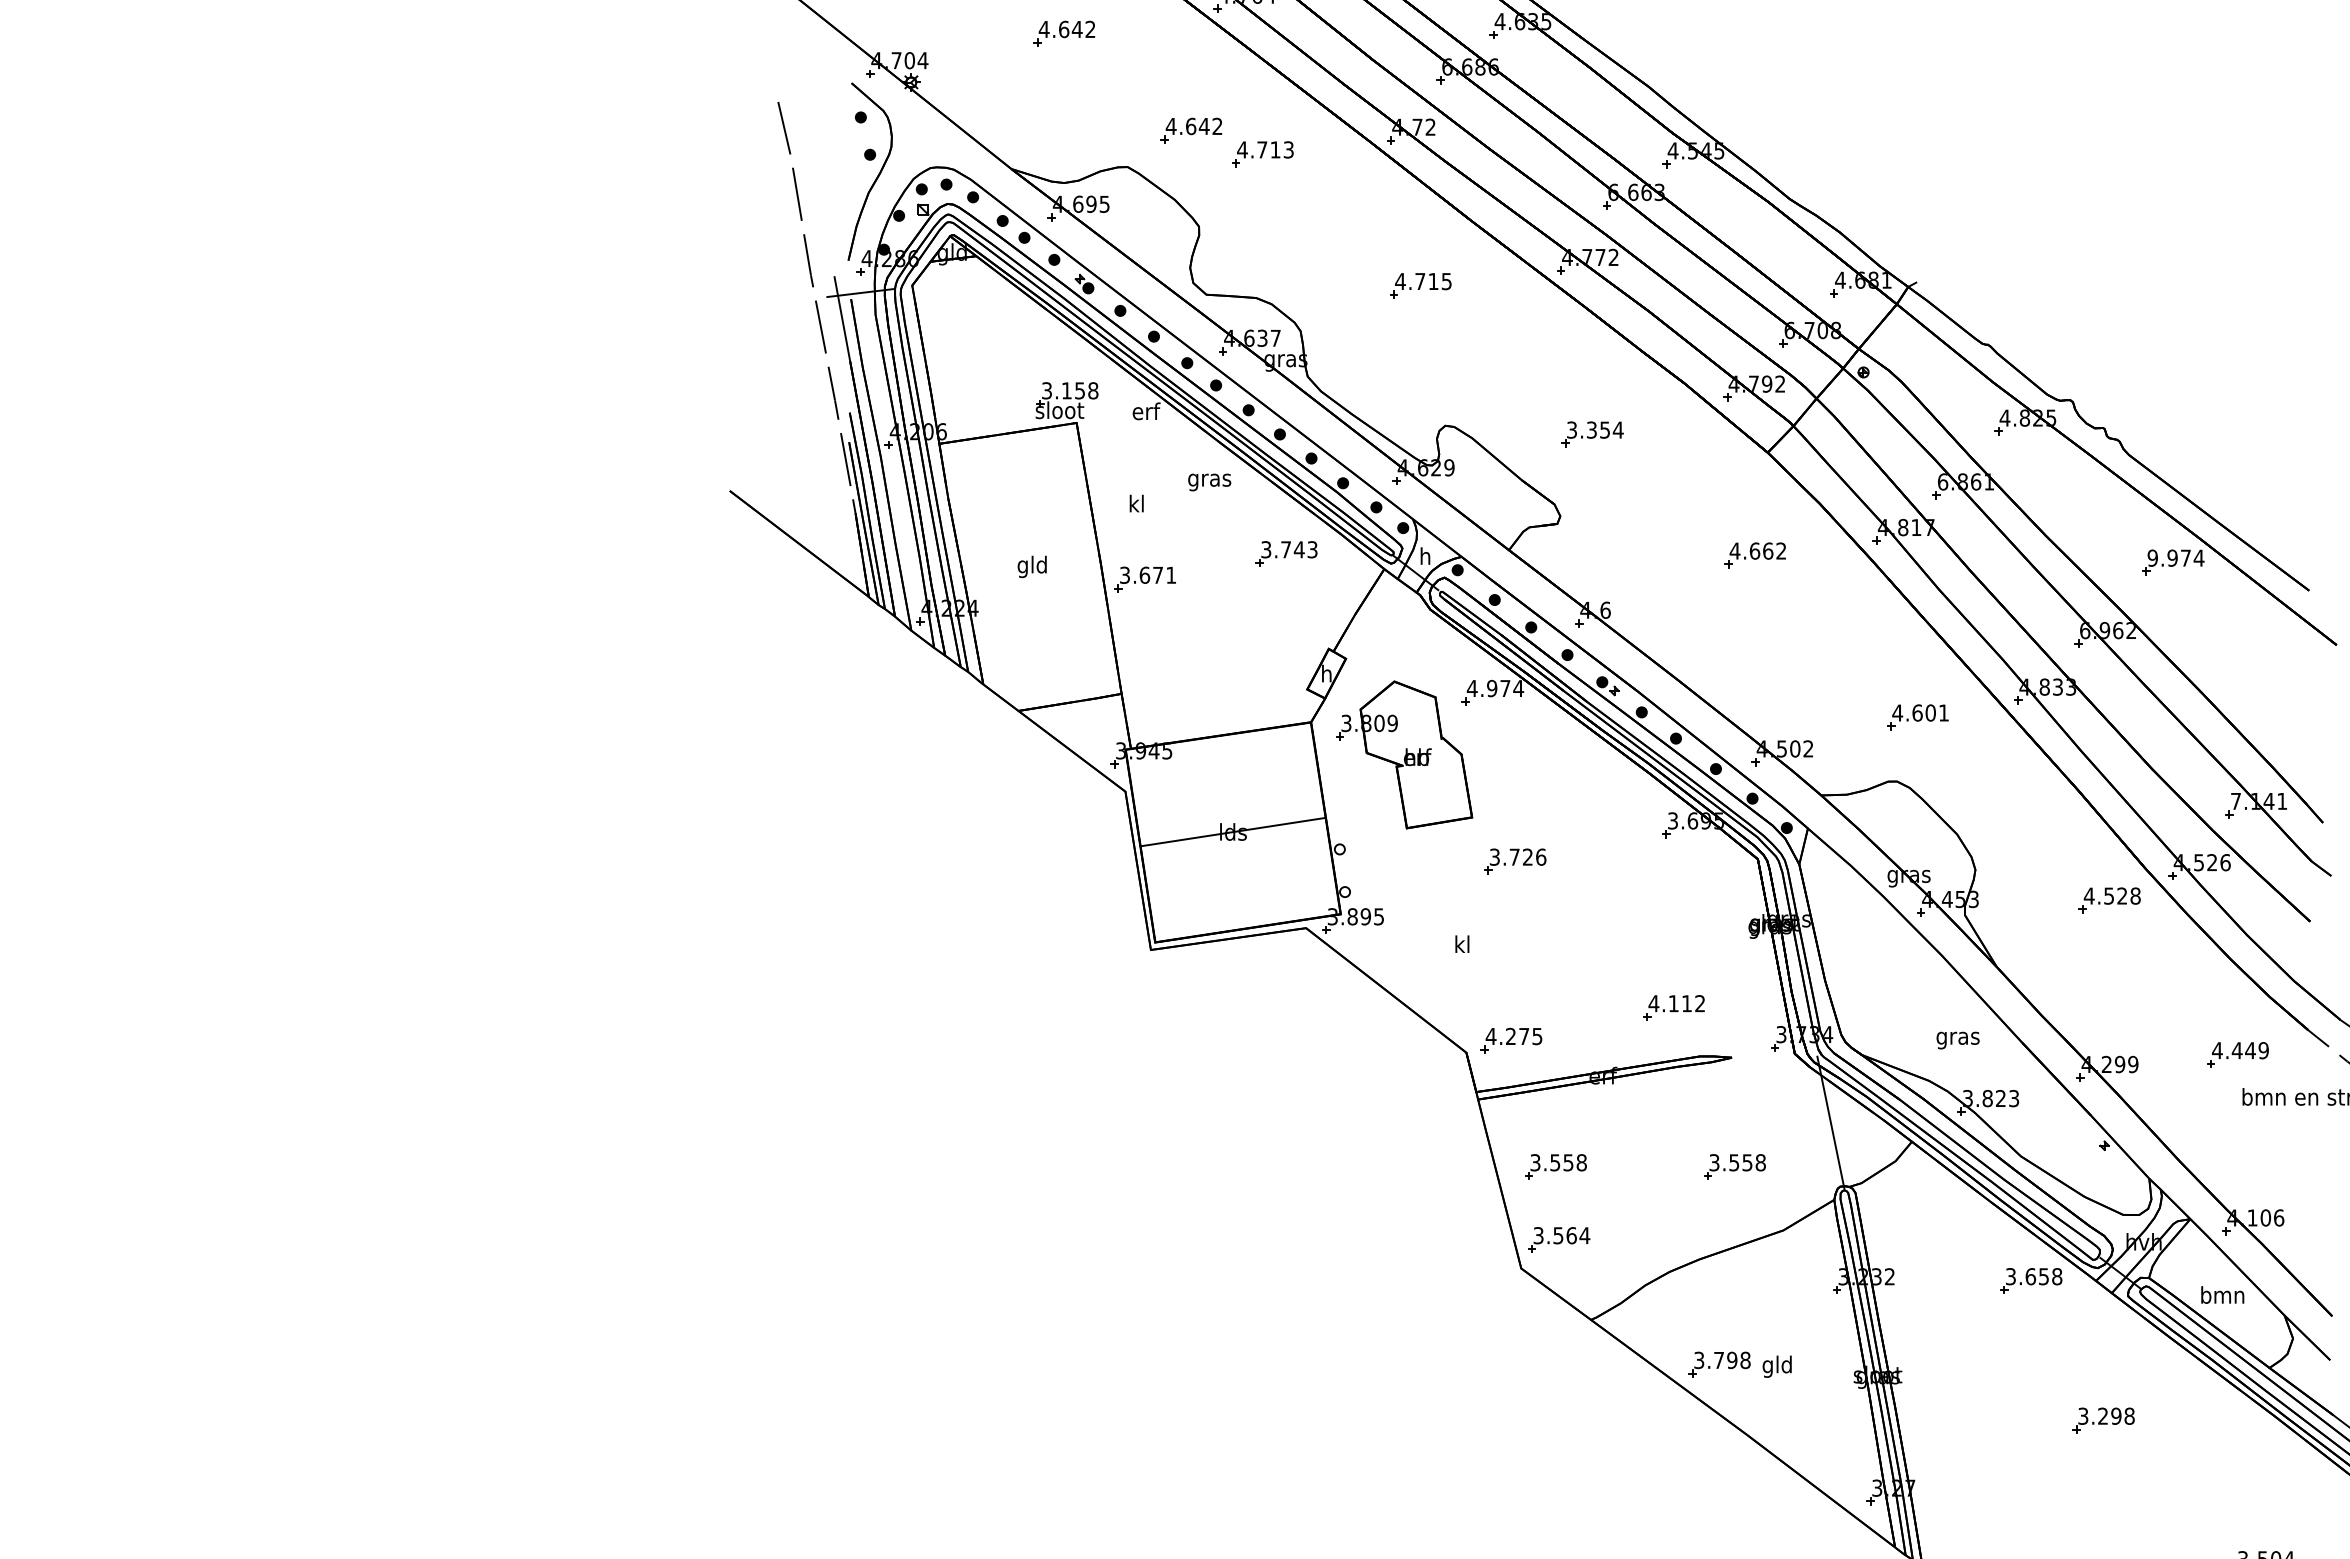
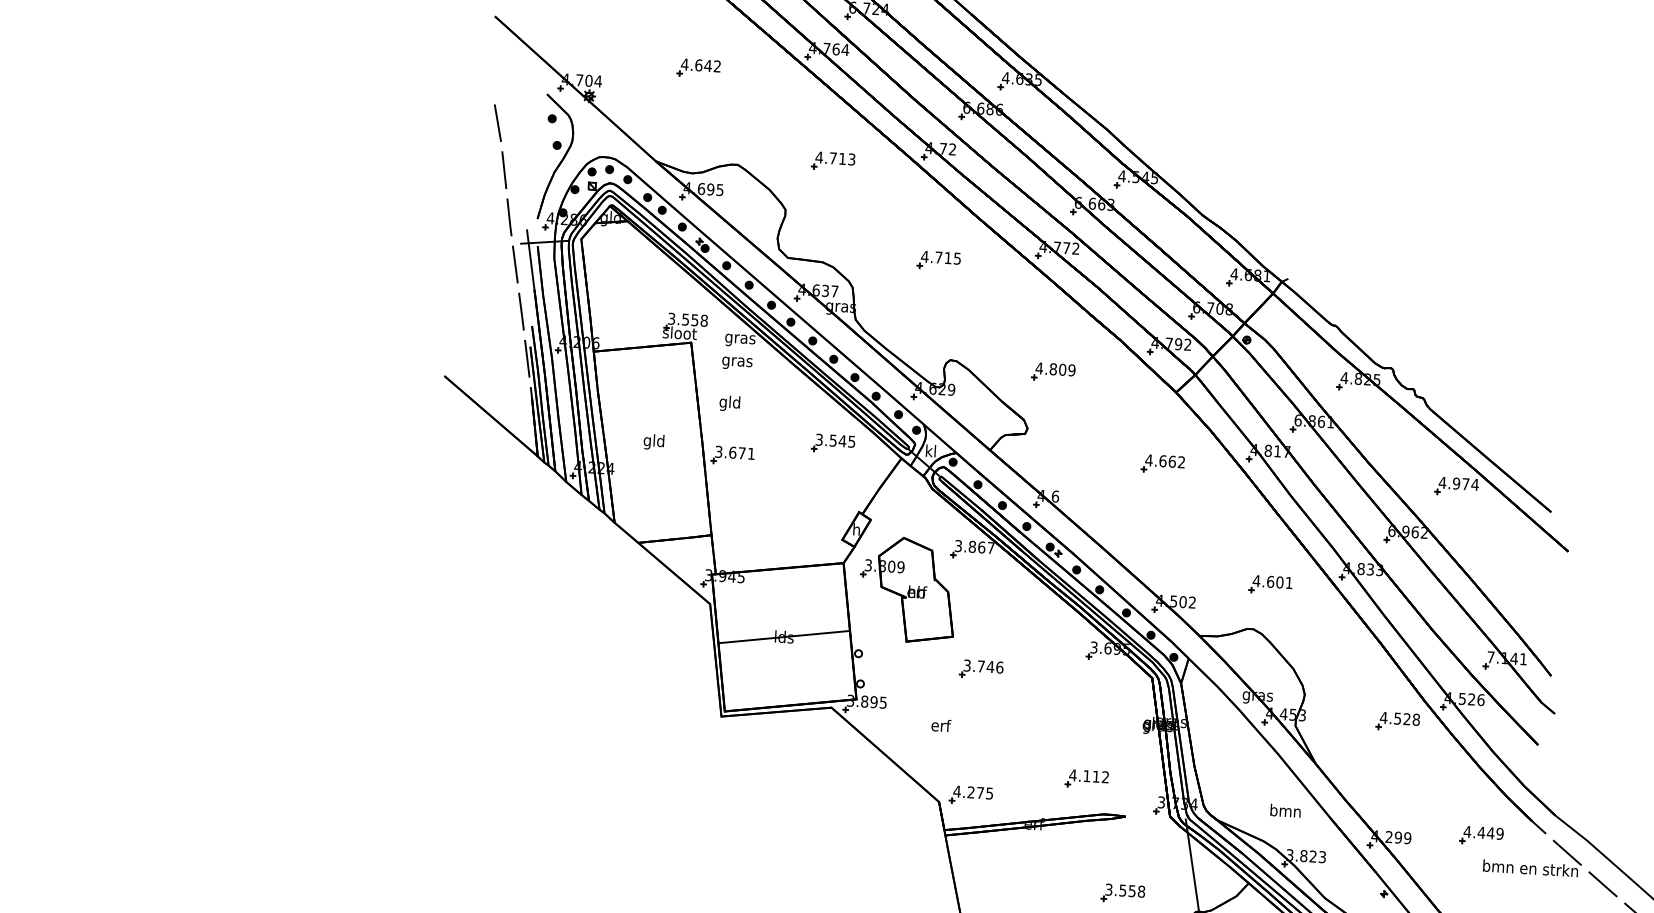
part: (1191, 130) -> (784, 141), removed
text: (1066, 390) -> (685, 319), 3.158 -> 3.558
text: (1145, 413) -> (740, 338), erf -> gras
text: (1594, 429) -> (1055, 368), 3.354 -> 4.809
text: (1209, 482) -> (737, 363), moved
text: (1135, 505) -> (729, 403), kl -> gld
text: (1299, 549) -> (842, 441), 3.743 -> 3.545
text: (1425, 555) -> (931, 450), h -> kl
text: (2152, 557) -> (1442, 482), 9.974 -> 4.974
text: (1495, 688) -> (974, 547), 4.974 -> 3.867
text: (1527, 856) -> (990, 666), 3.726 -> 3.746
text: (1463, 944) -> (941, 725), kl -> erf
text: (1957, 1038) -> (1285, 812), gras -> bmn
part: (1555, 1166) -> (997, 885), removed

